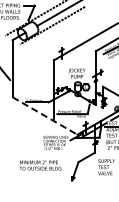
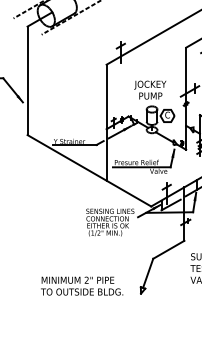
line: (45, 116) -> (90, 171), dashed -> solid
text: (41, 165) -> (82, 286), moved

